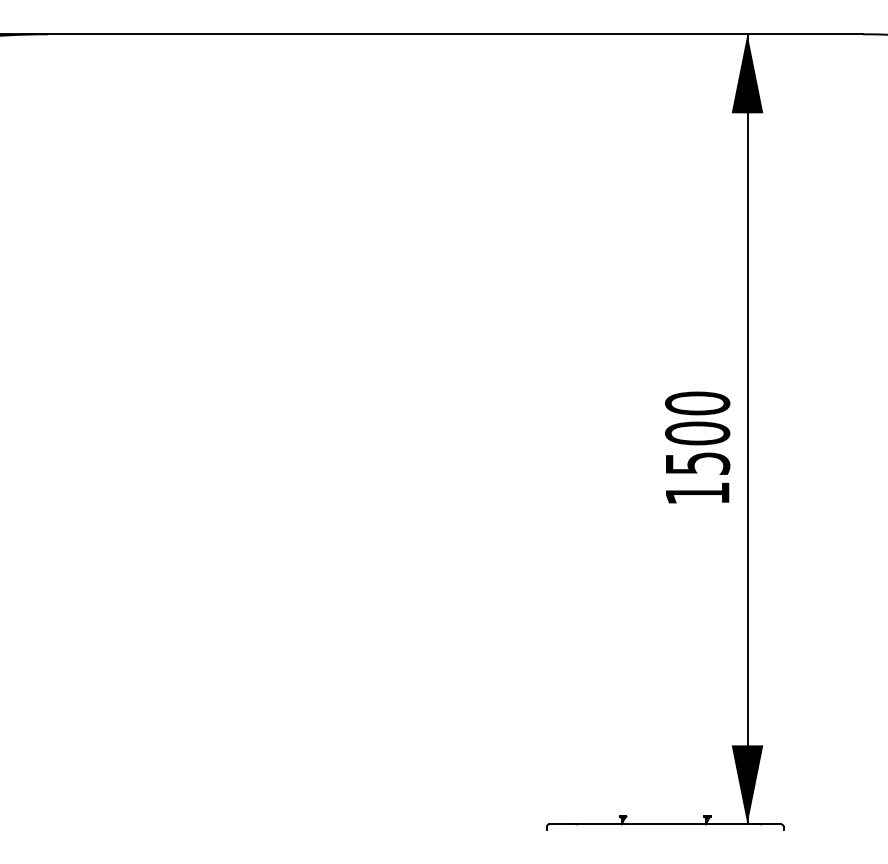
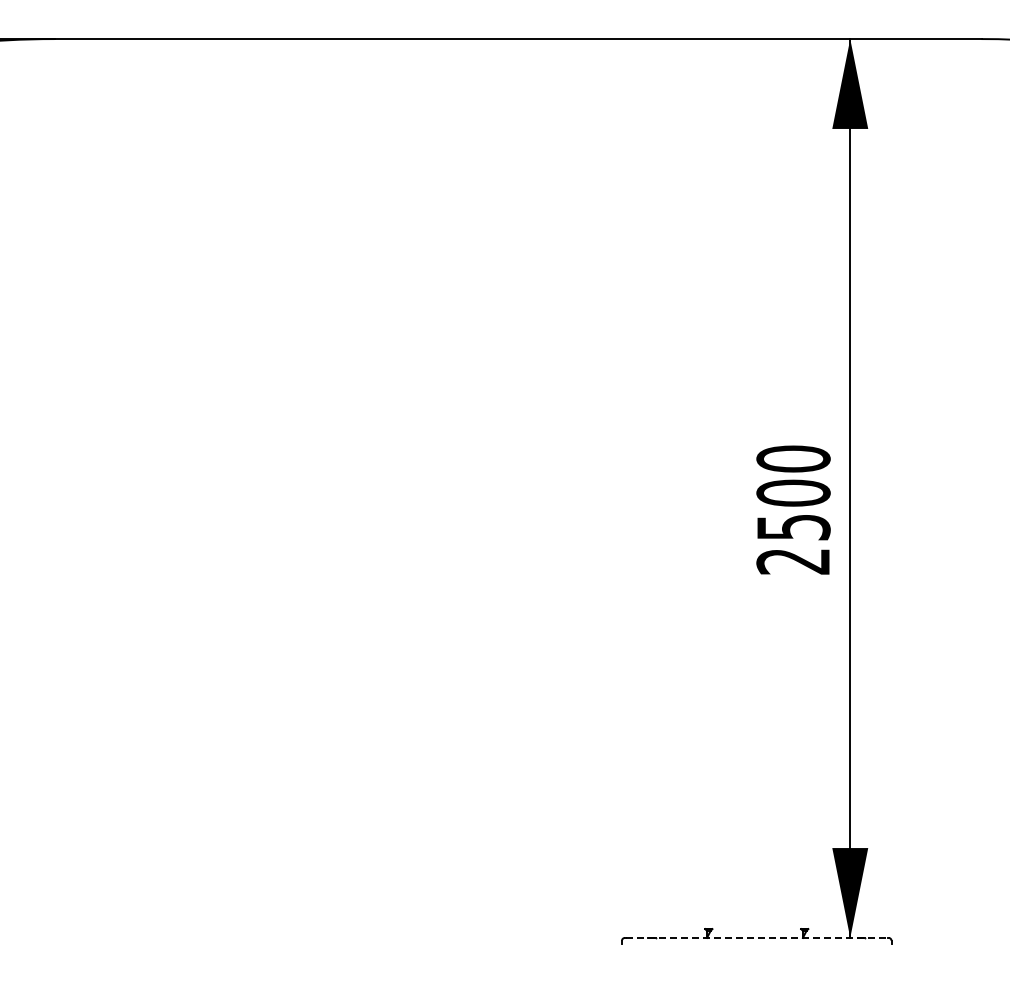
text: (696, 493) -> (792, 561), 1500 -> 2500
line: (665, 824) -> (757, 937), solid -> dashed

